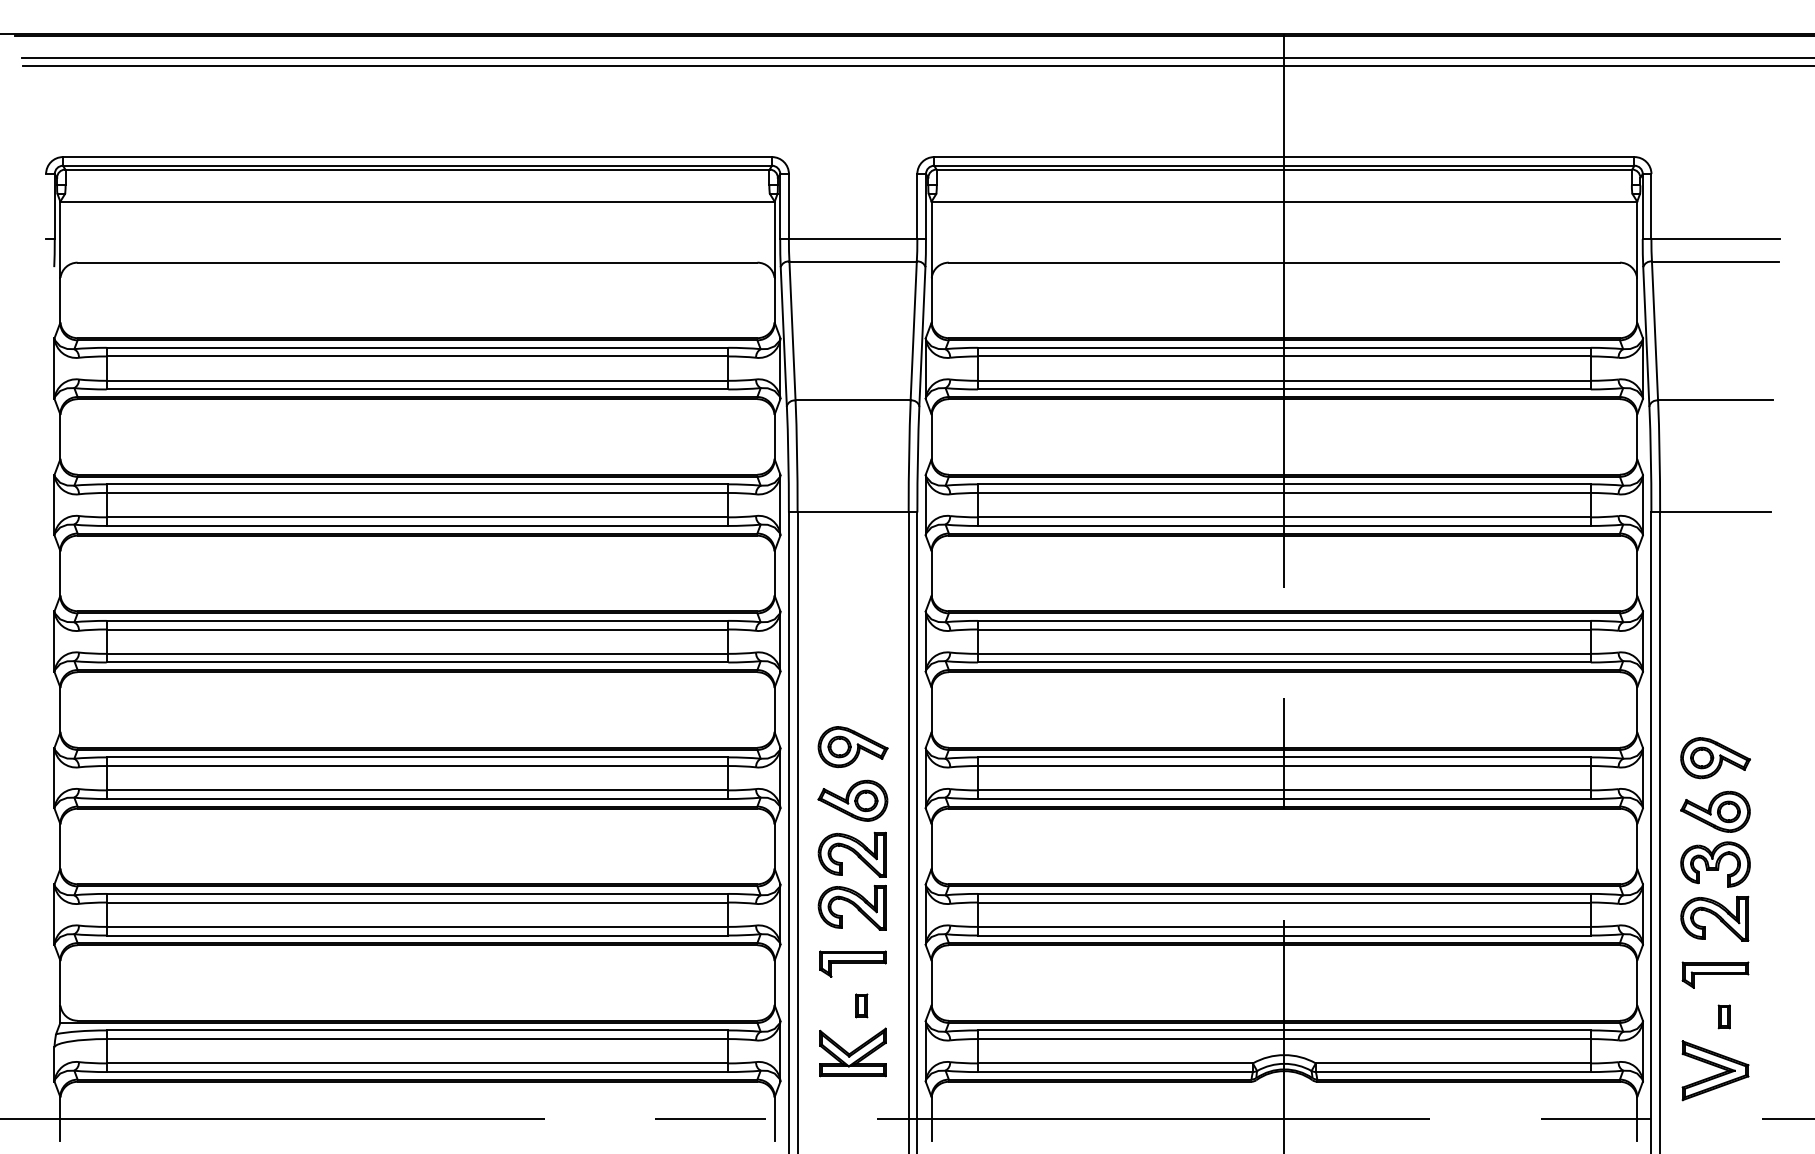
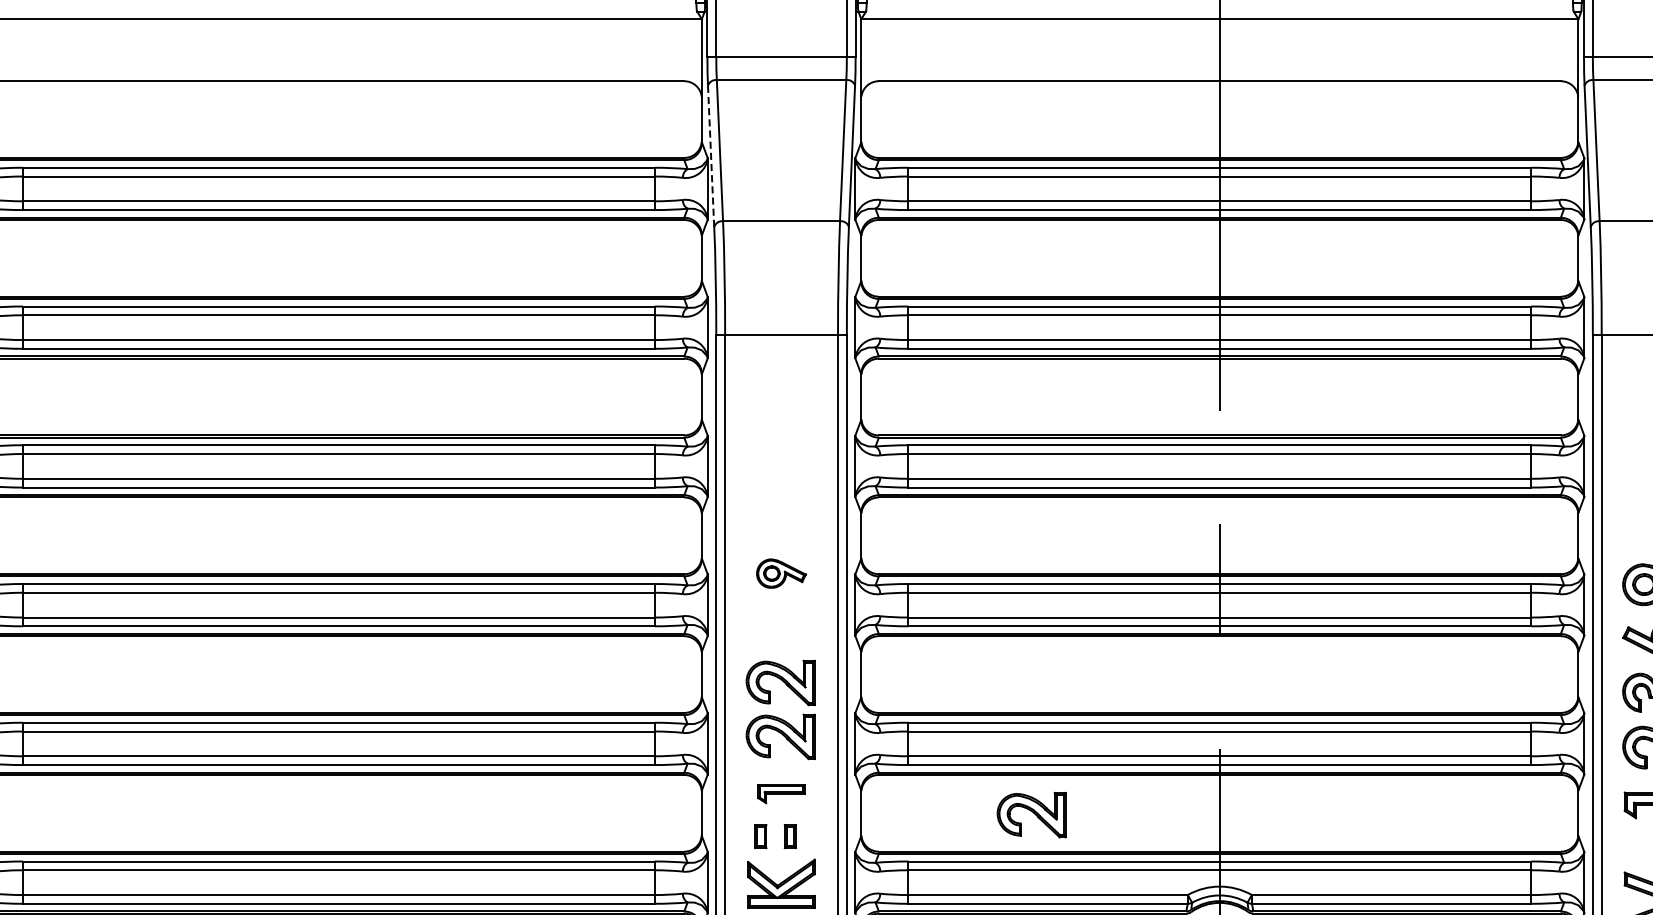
line: (783, 336) -> (710, 156), solid -> dashed
part: (852, 747) -> (780, 573), size x0.7
part: (852, 800) -> (780, 627), removed
part: (852, 963) -> (780, 793), size x0.7
part: (1098, 984) -> (1030, 814), added
part: (832, 1005) -> (760, 836), added

